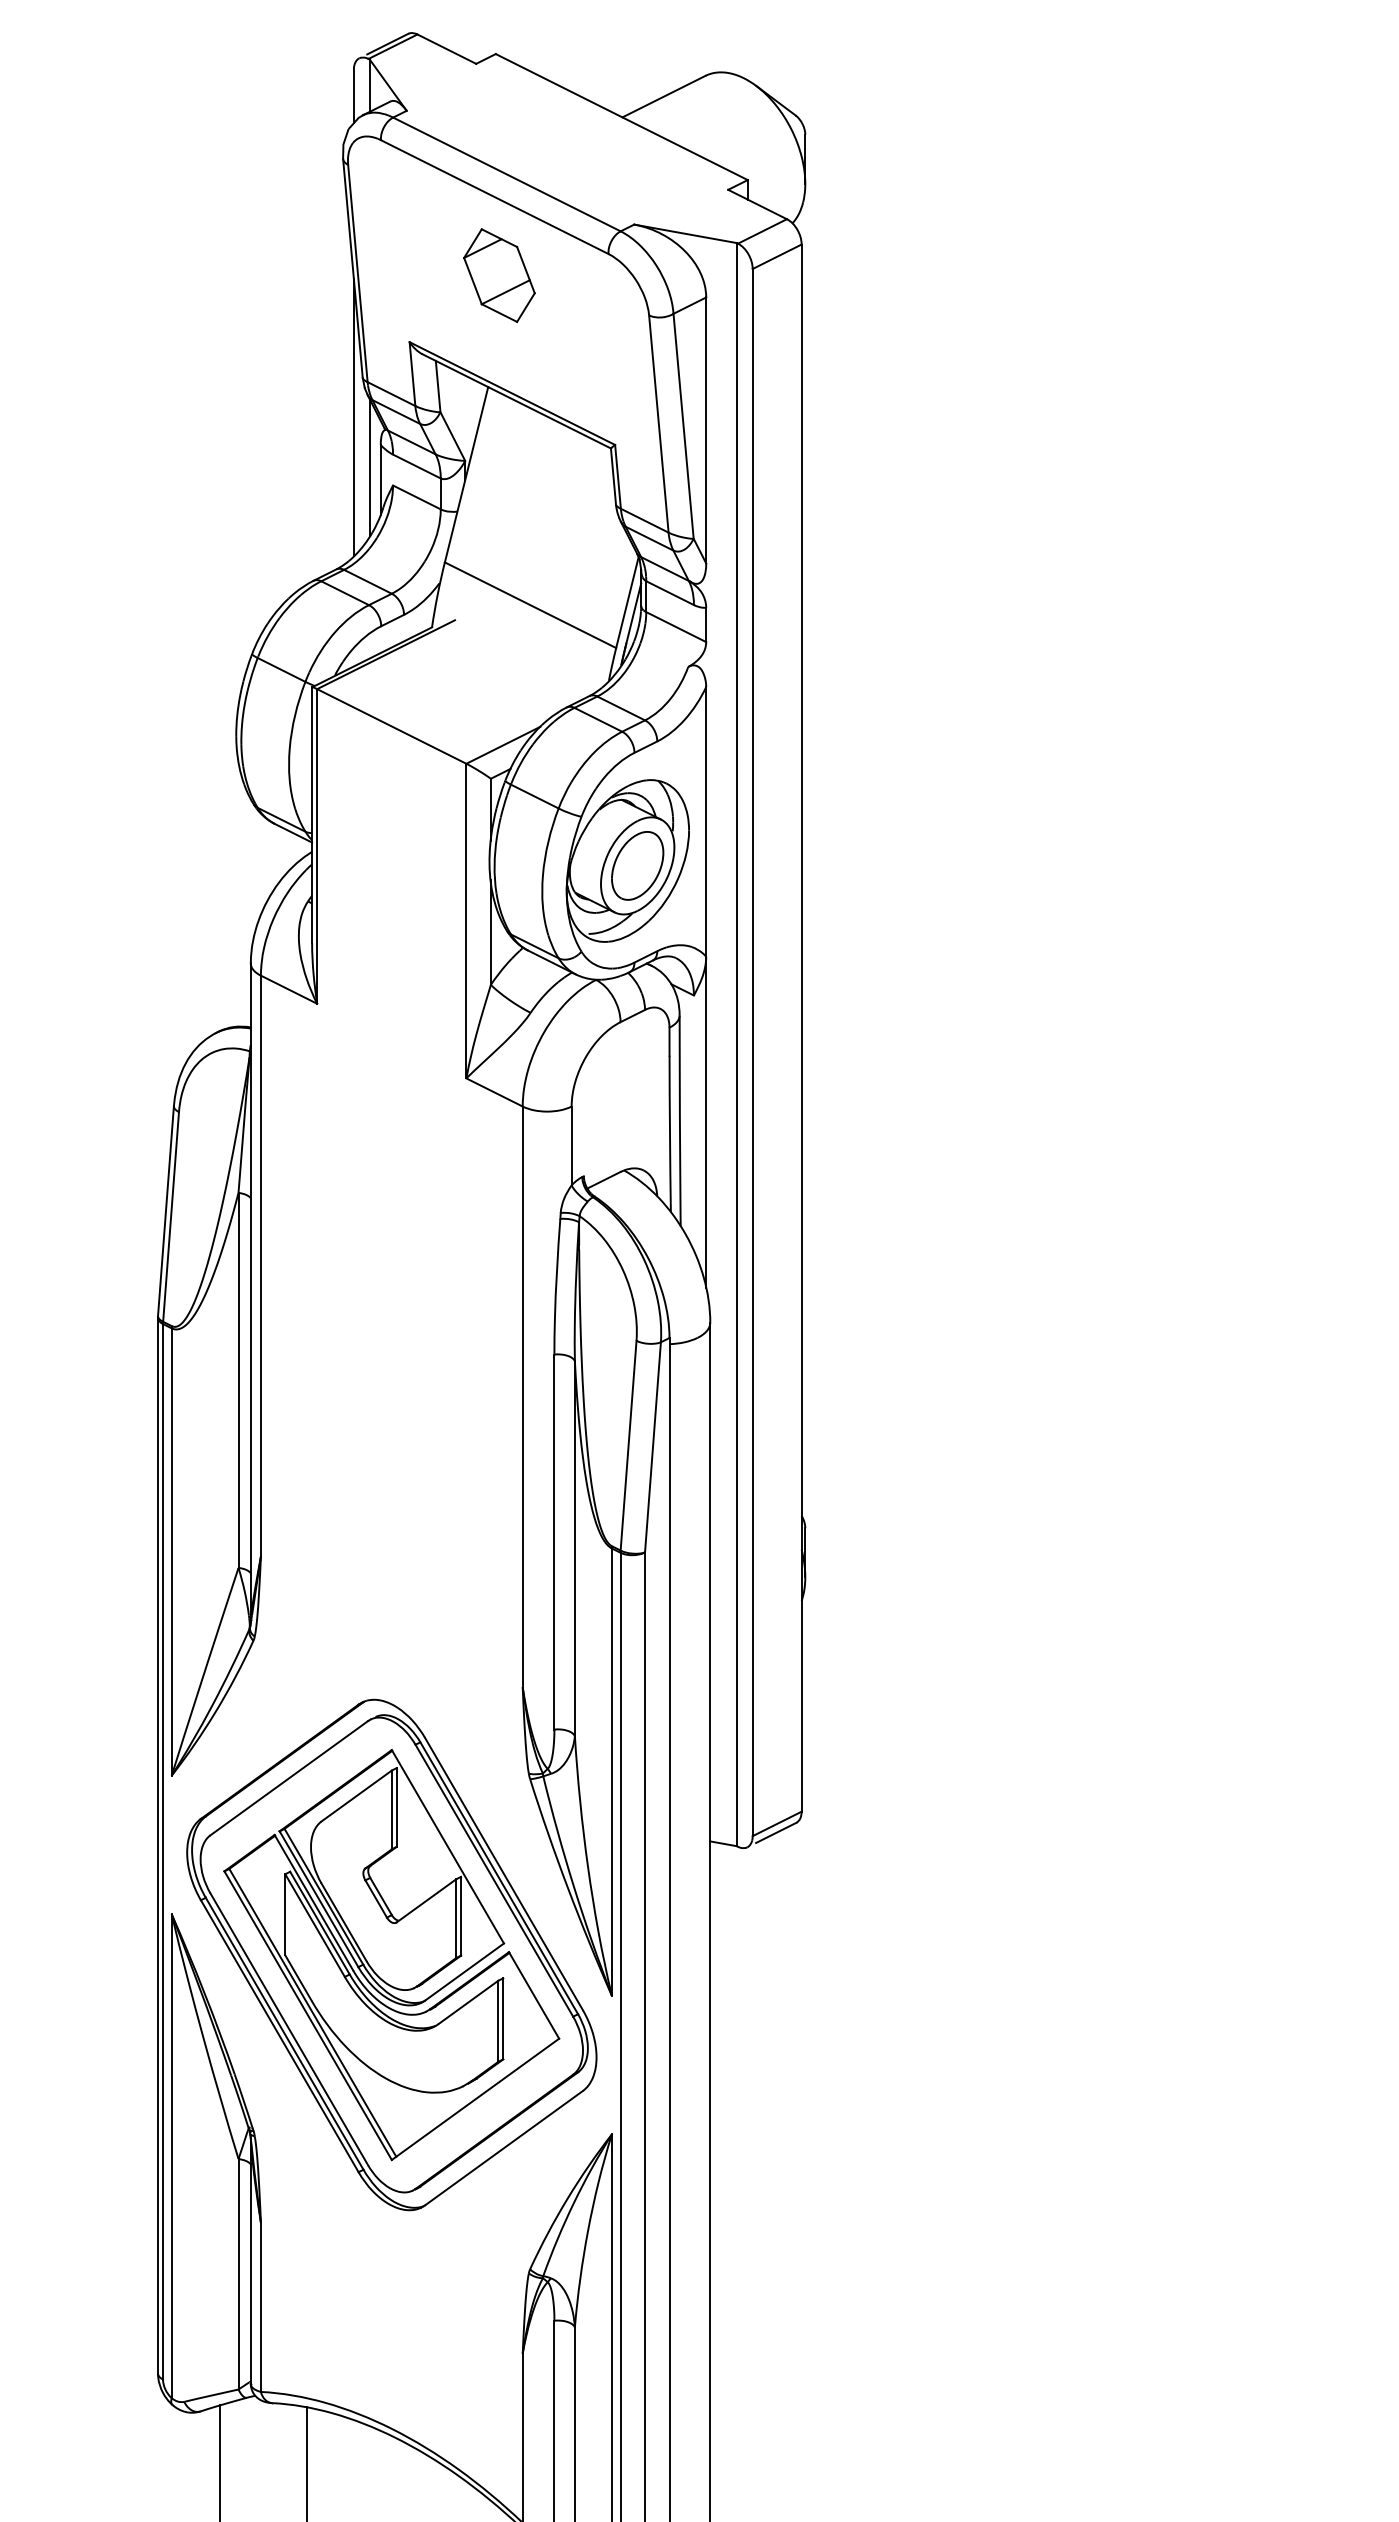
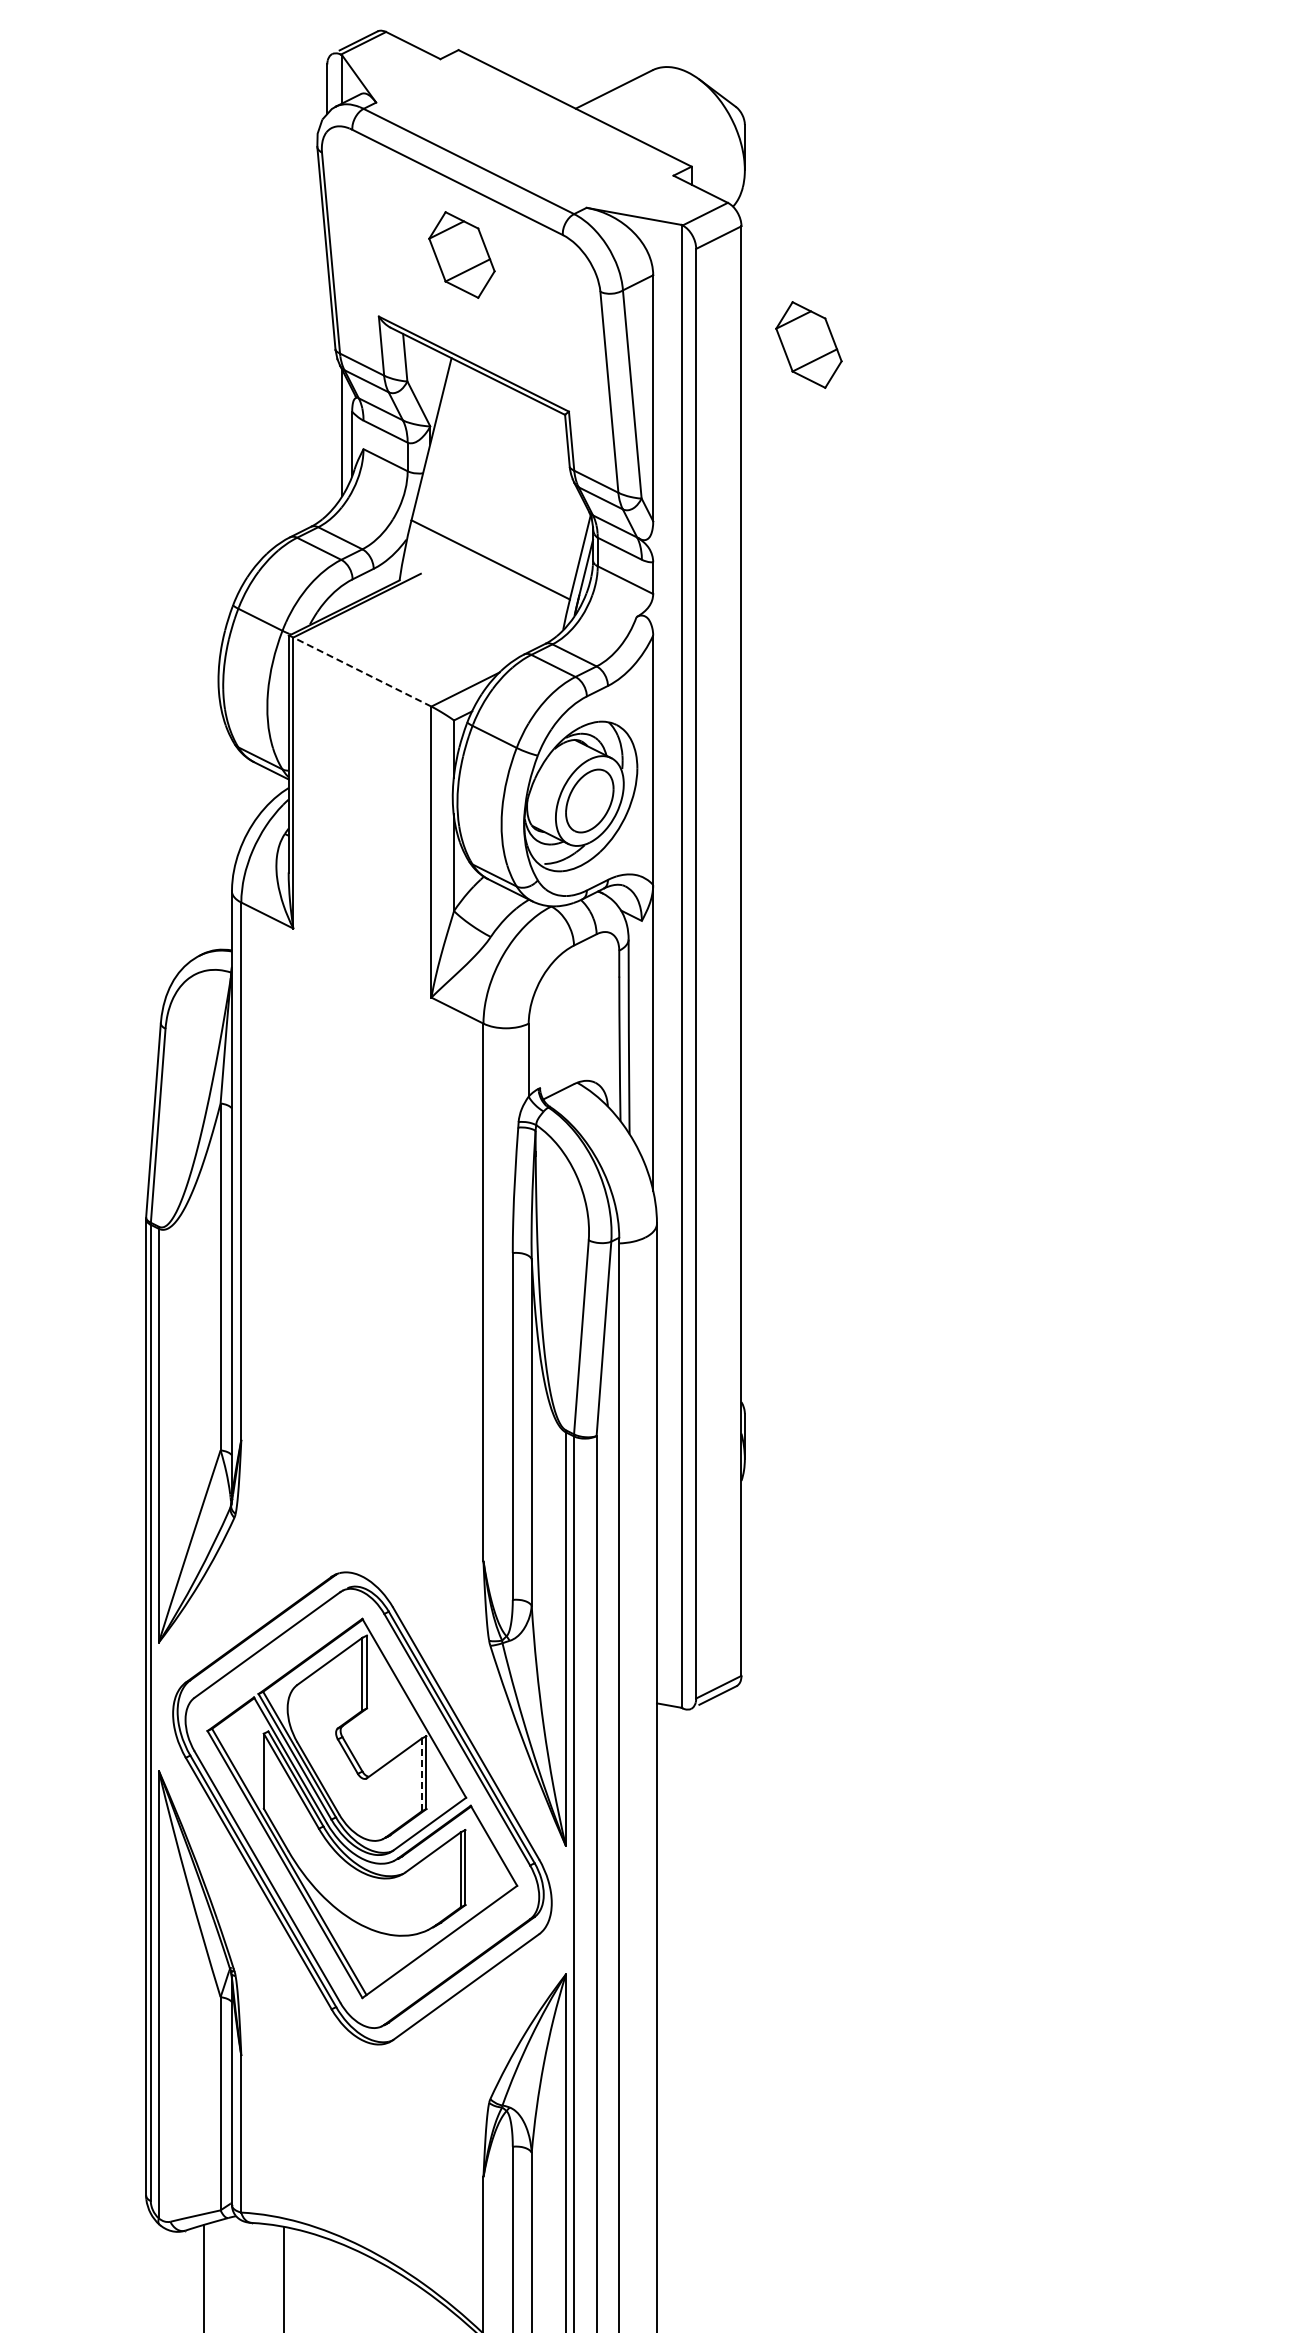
part: (874, 372) -> (808, 344), added
line: (354, 417) -> (327, 386), removed
line: (390, 725) -> (361, 671), solid -> dashed
line: (455, 1919) -> (421, 1775), solid -> dashed

